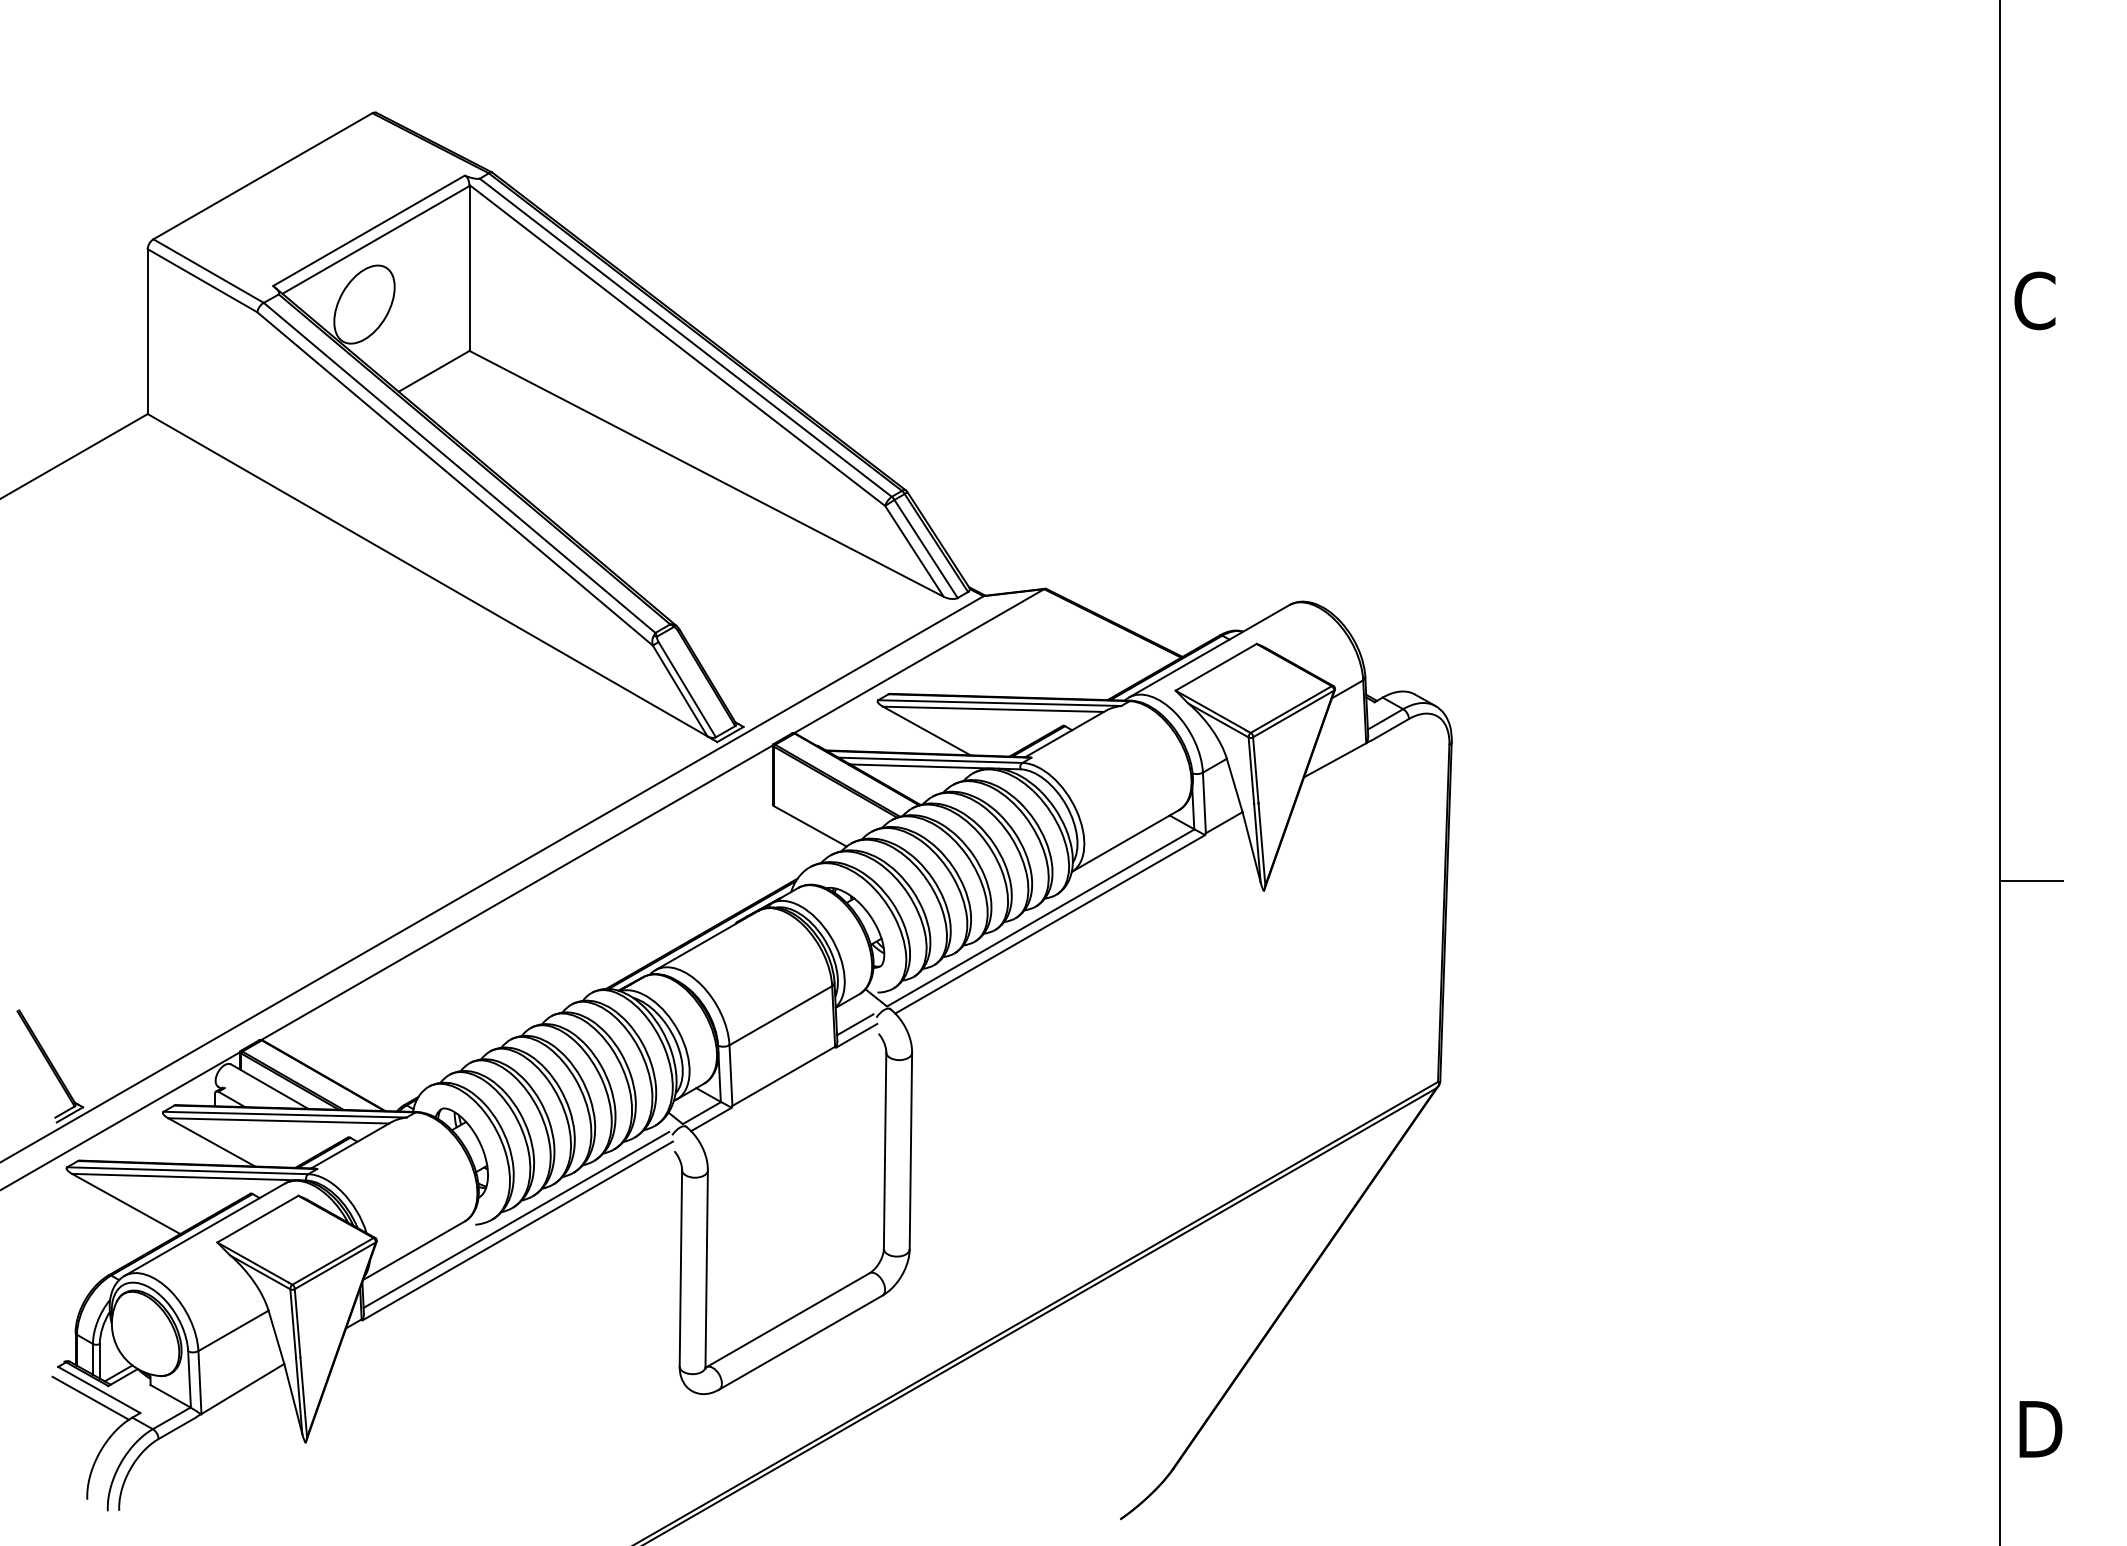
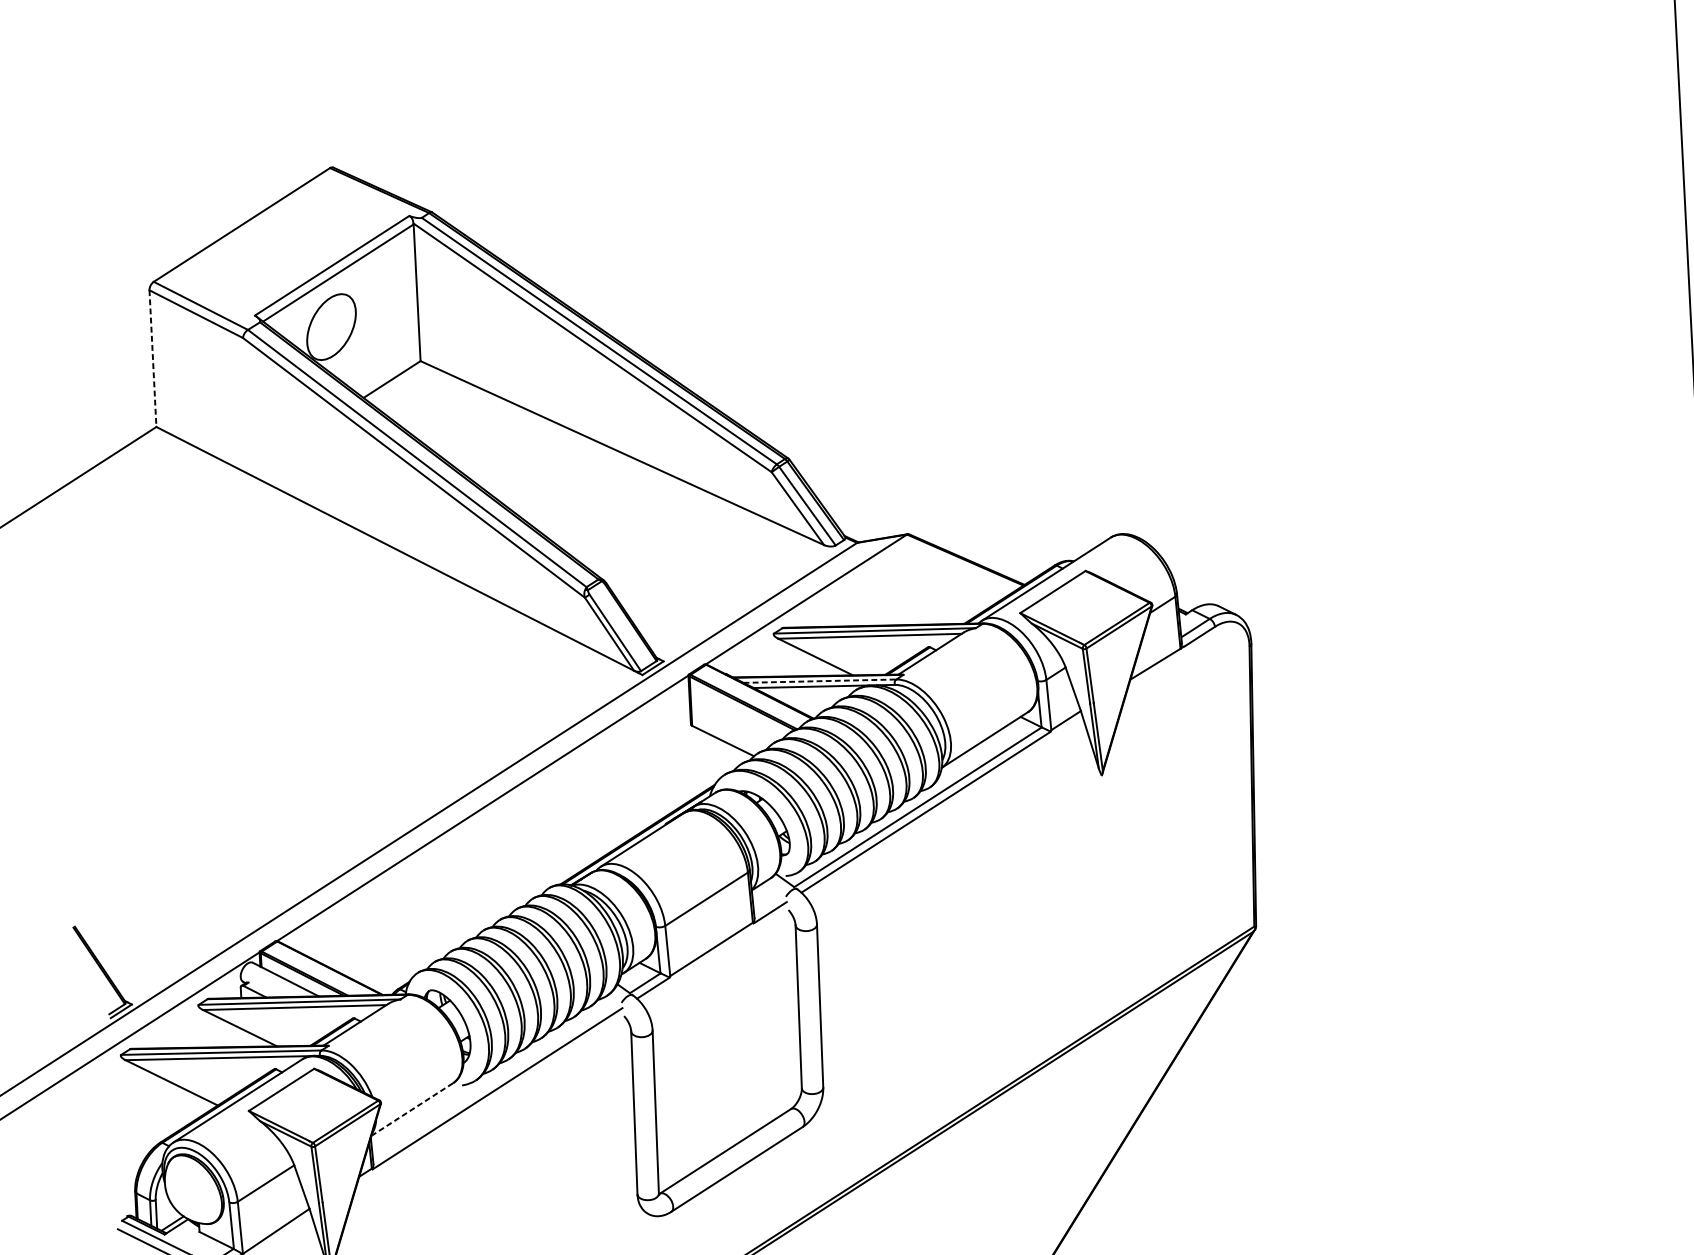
line: (147, 332) -> (152, 359), solid -> dashed
line: (930, 760) -> (819, 681), solid -> dashed
line: (855, 1024) -> (768, 903), removed
line: (516, 1219) -> (495, 1079), removed
line: (413, 1250) -> (411, 1109), solid -> dashed

